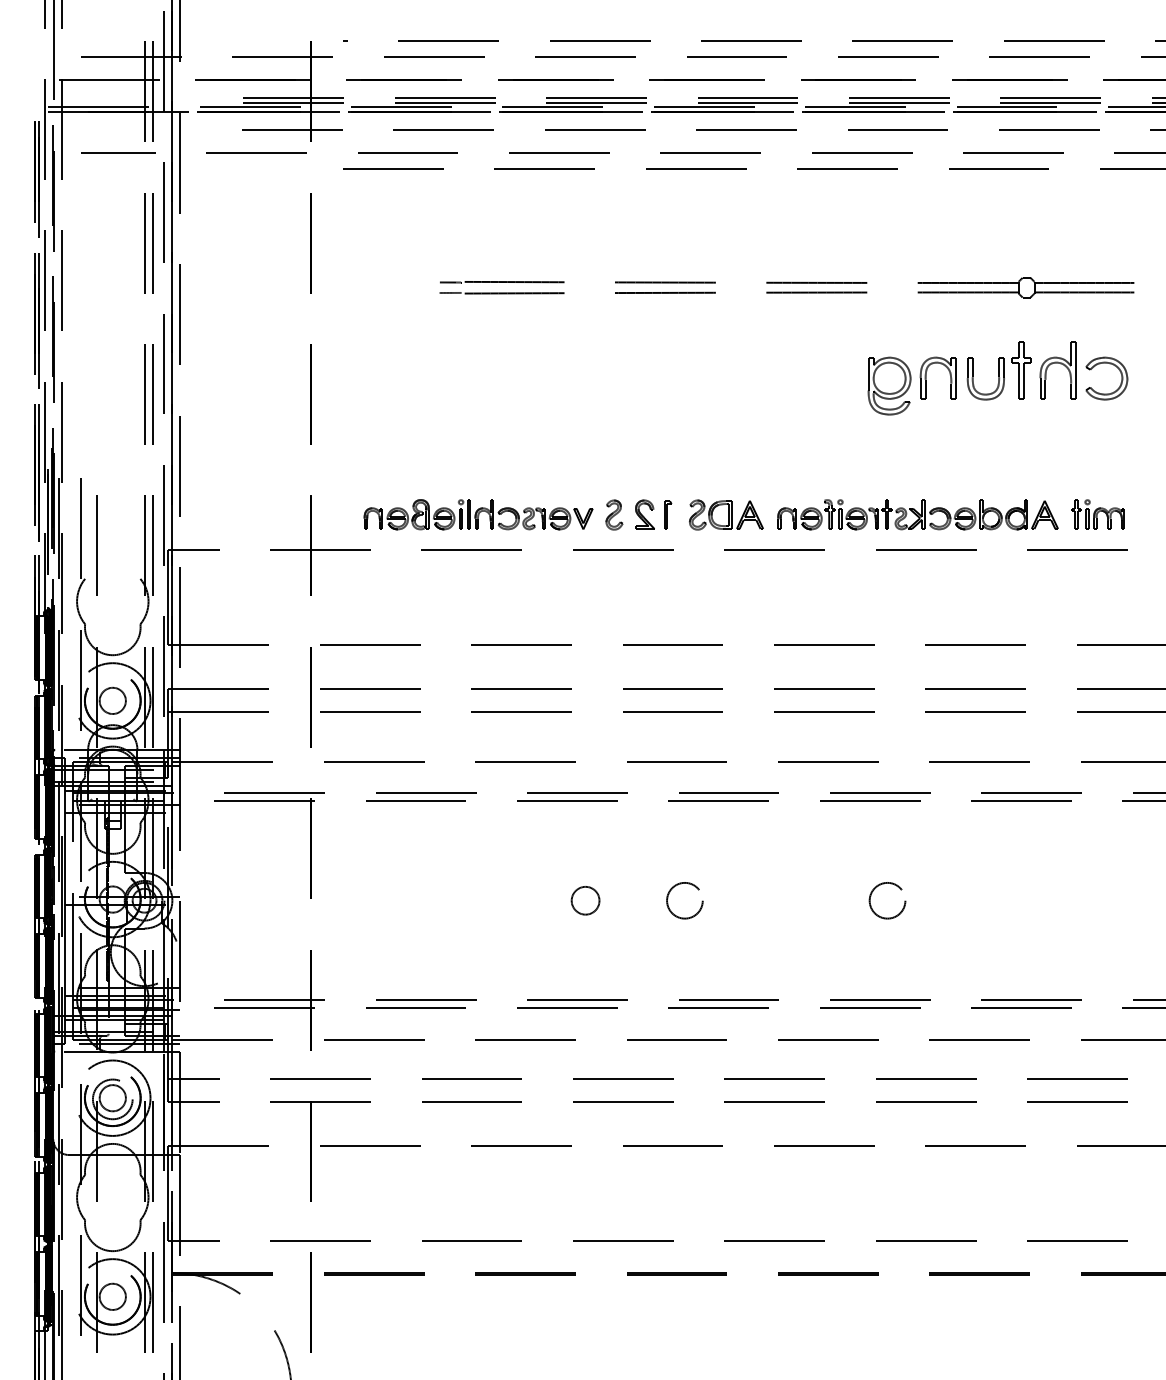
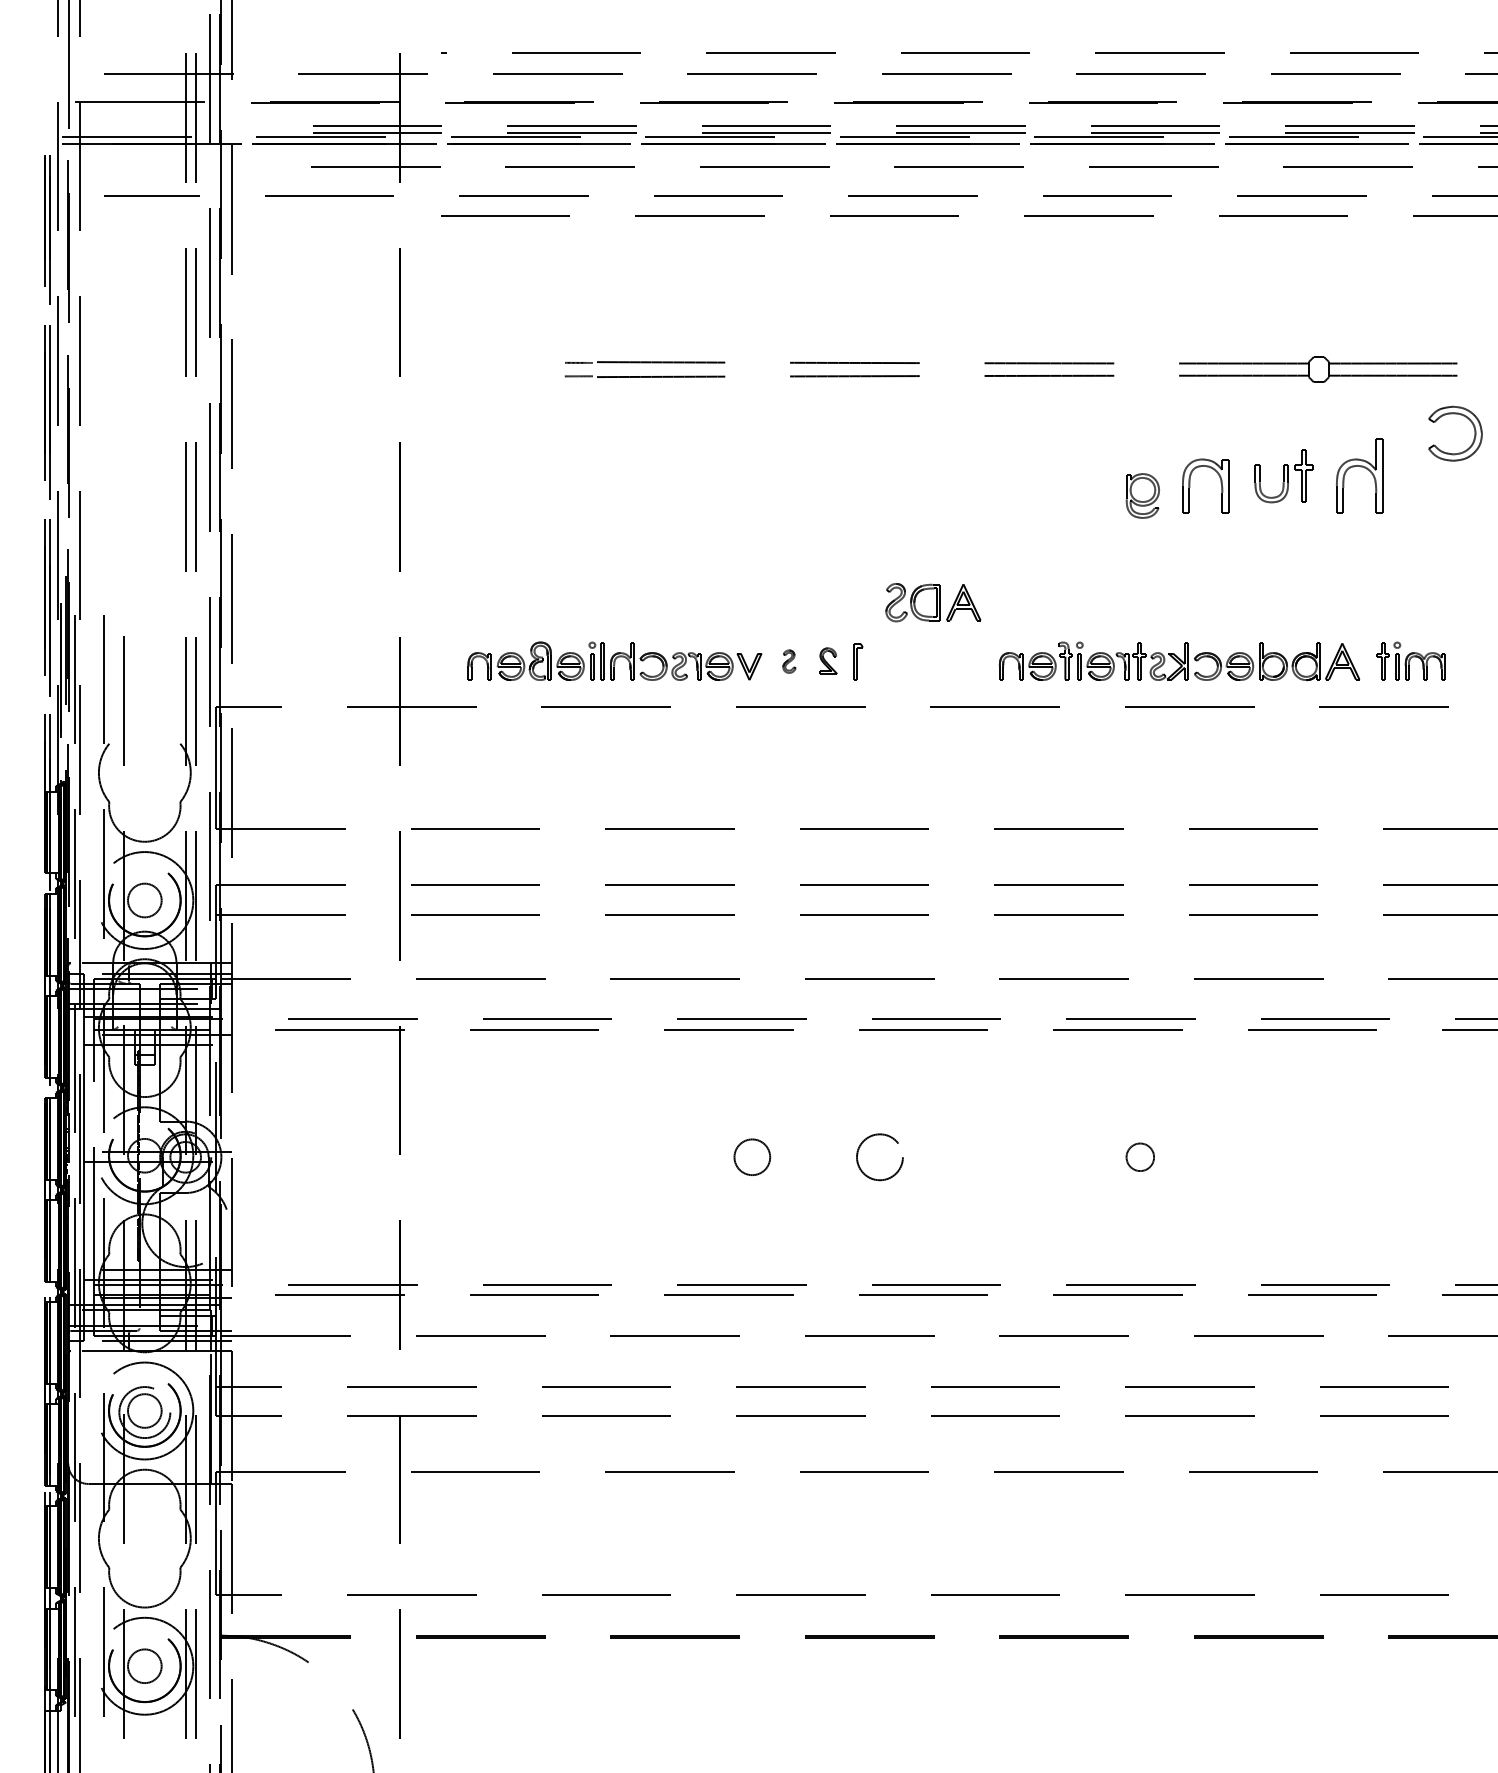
part: (1109, 364) -> (1458, 415), moved
part: (998, 370) -> (1282, 475), size x0.7
part: (889, 385) -> (1142, 495), size x0.6
part: (614, 514) -> (789, 661), size x0.6
part: (644, 514) -> (828, 661), size x0.7
part: (726, 514) -> (933, 601), moved
circle: (887, 900) -> (1140, 1156), size x0.6

